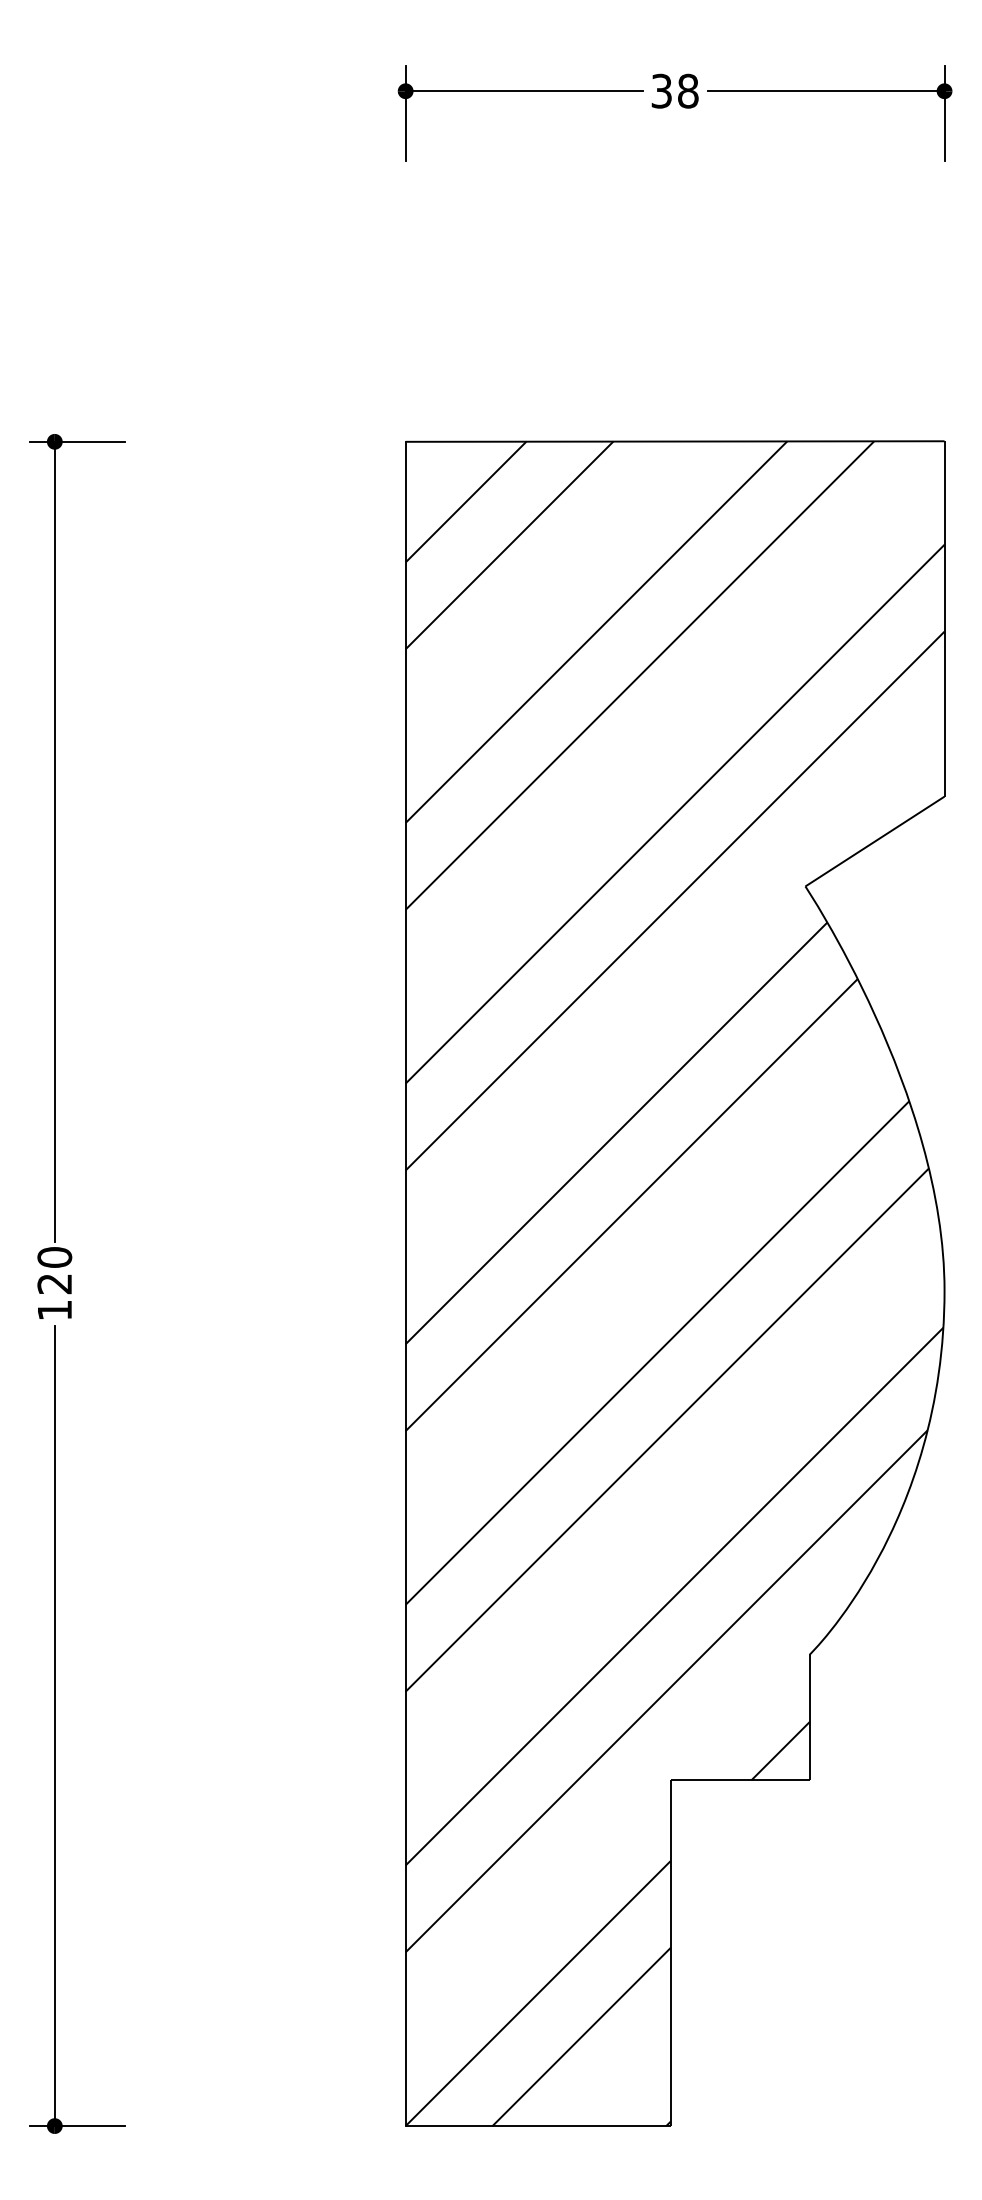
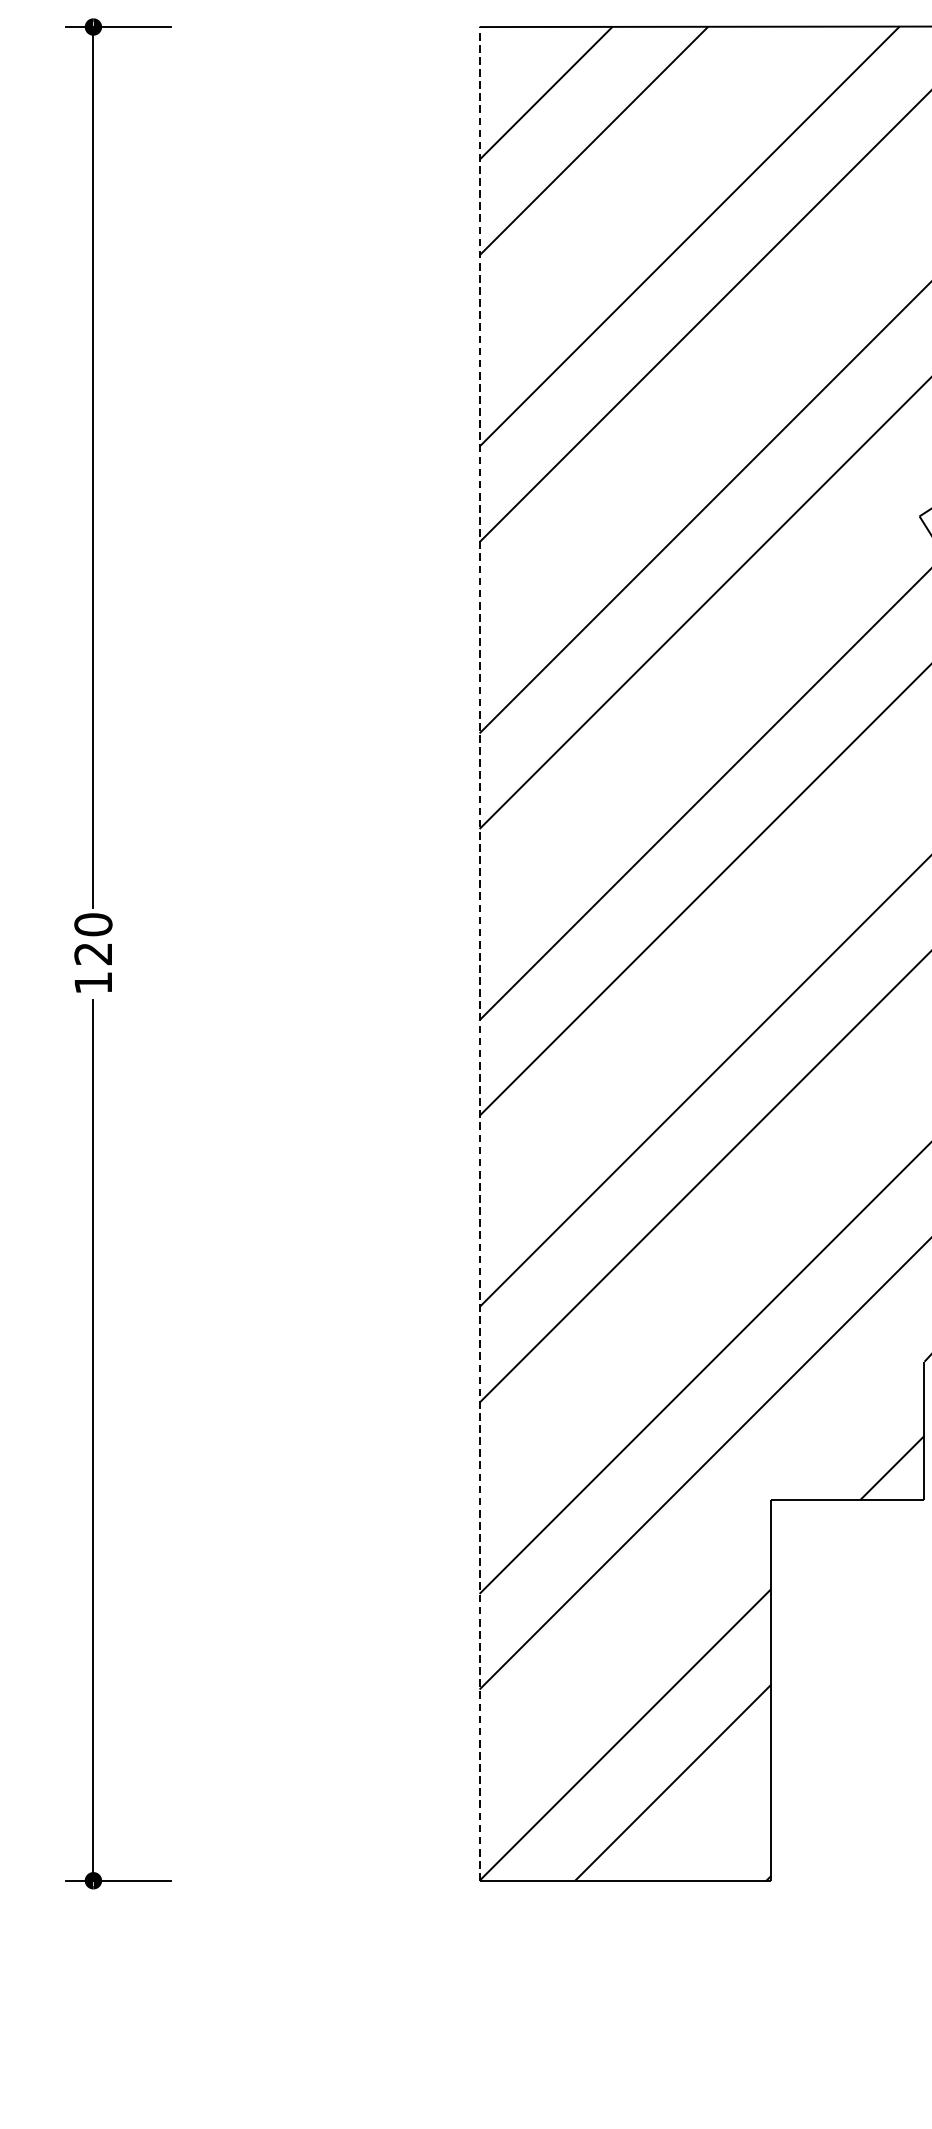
line: (405, 1283) -> (479, 953), solid -> dashed

